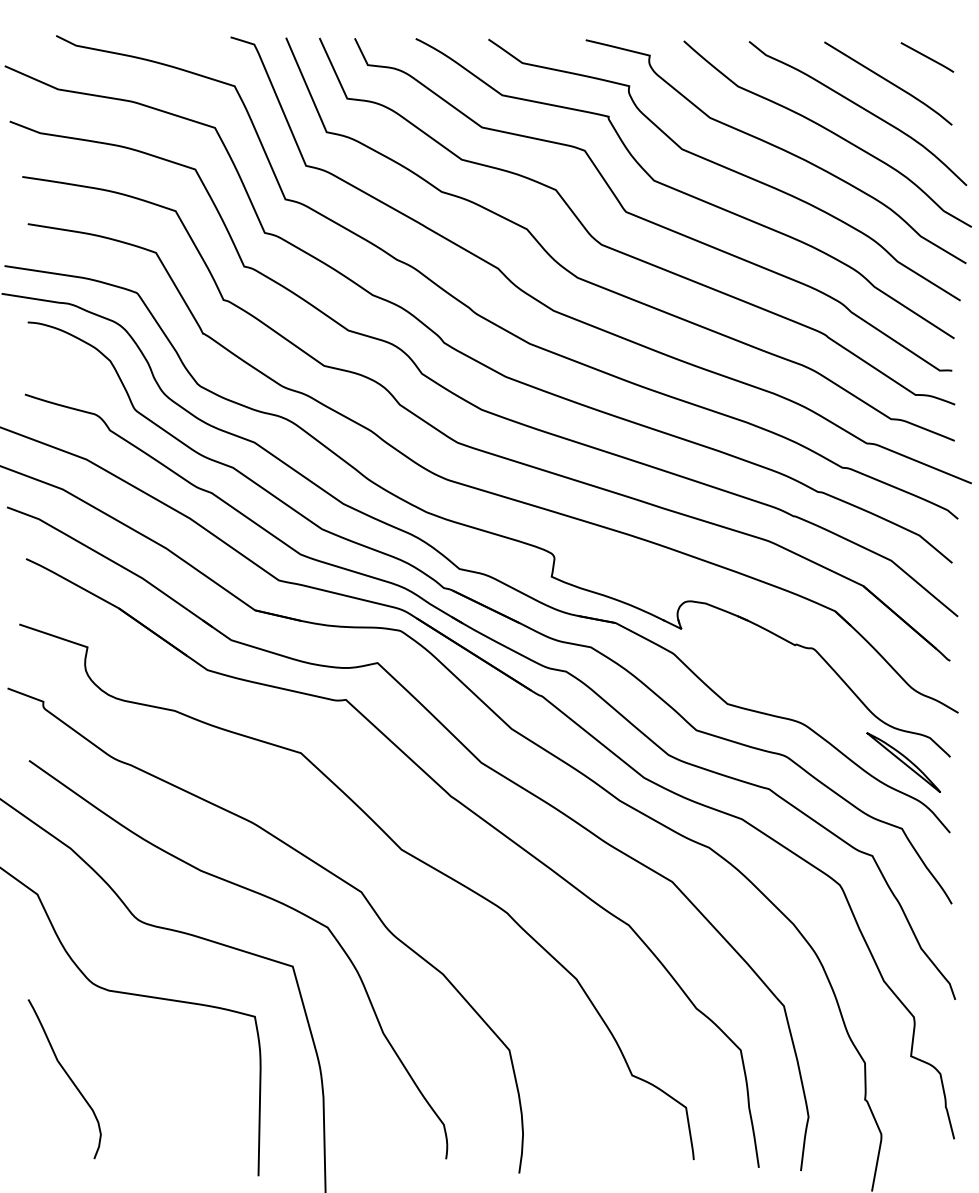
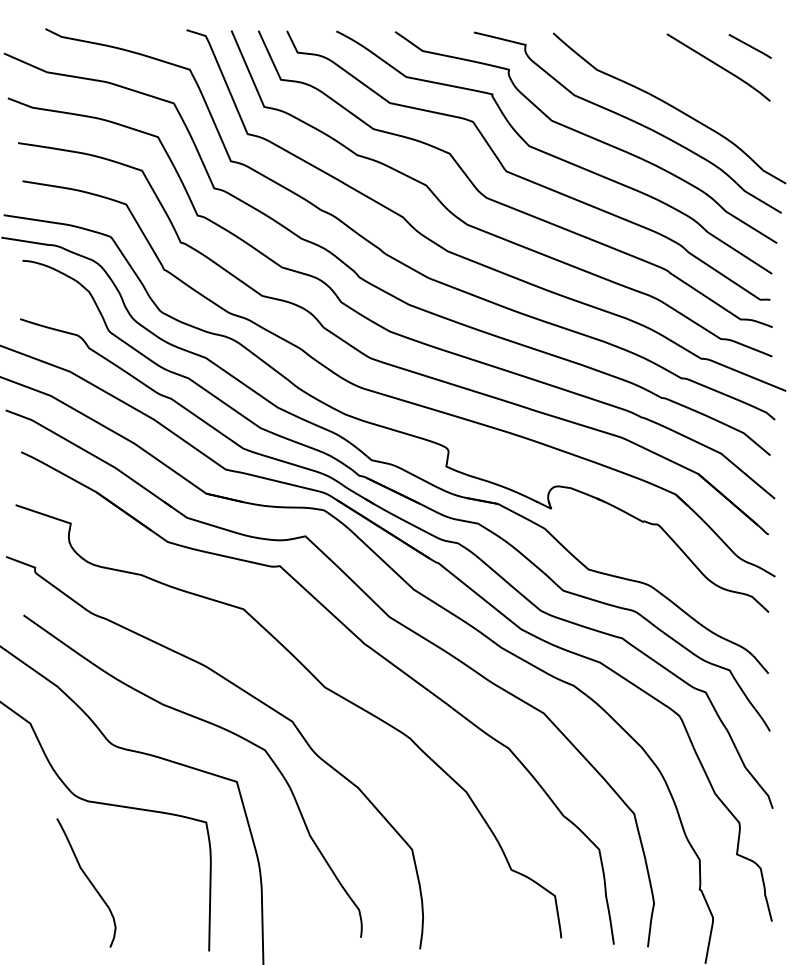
curve: (859, 108) -> (695, 87), removed
part: (903, 762) -> (730, 616), removed
curve: (67, 1076) -> (88, 880), moved

